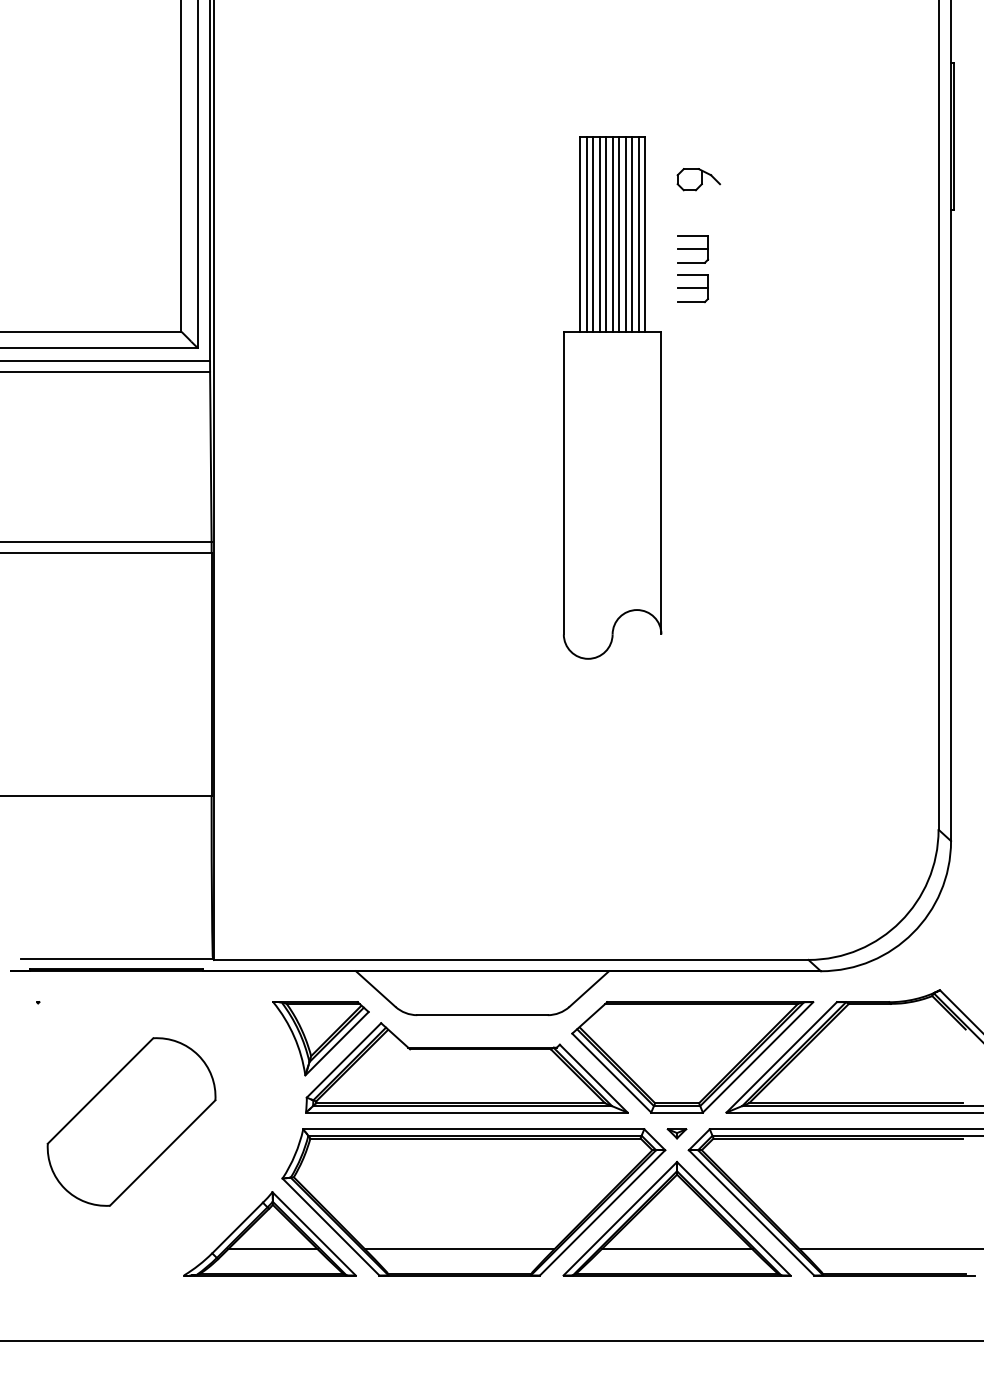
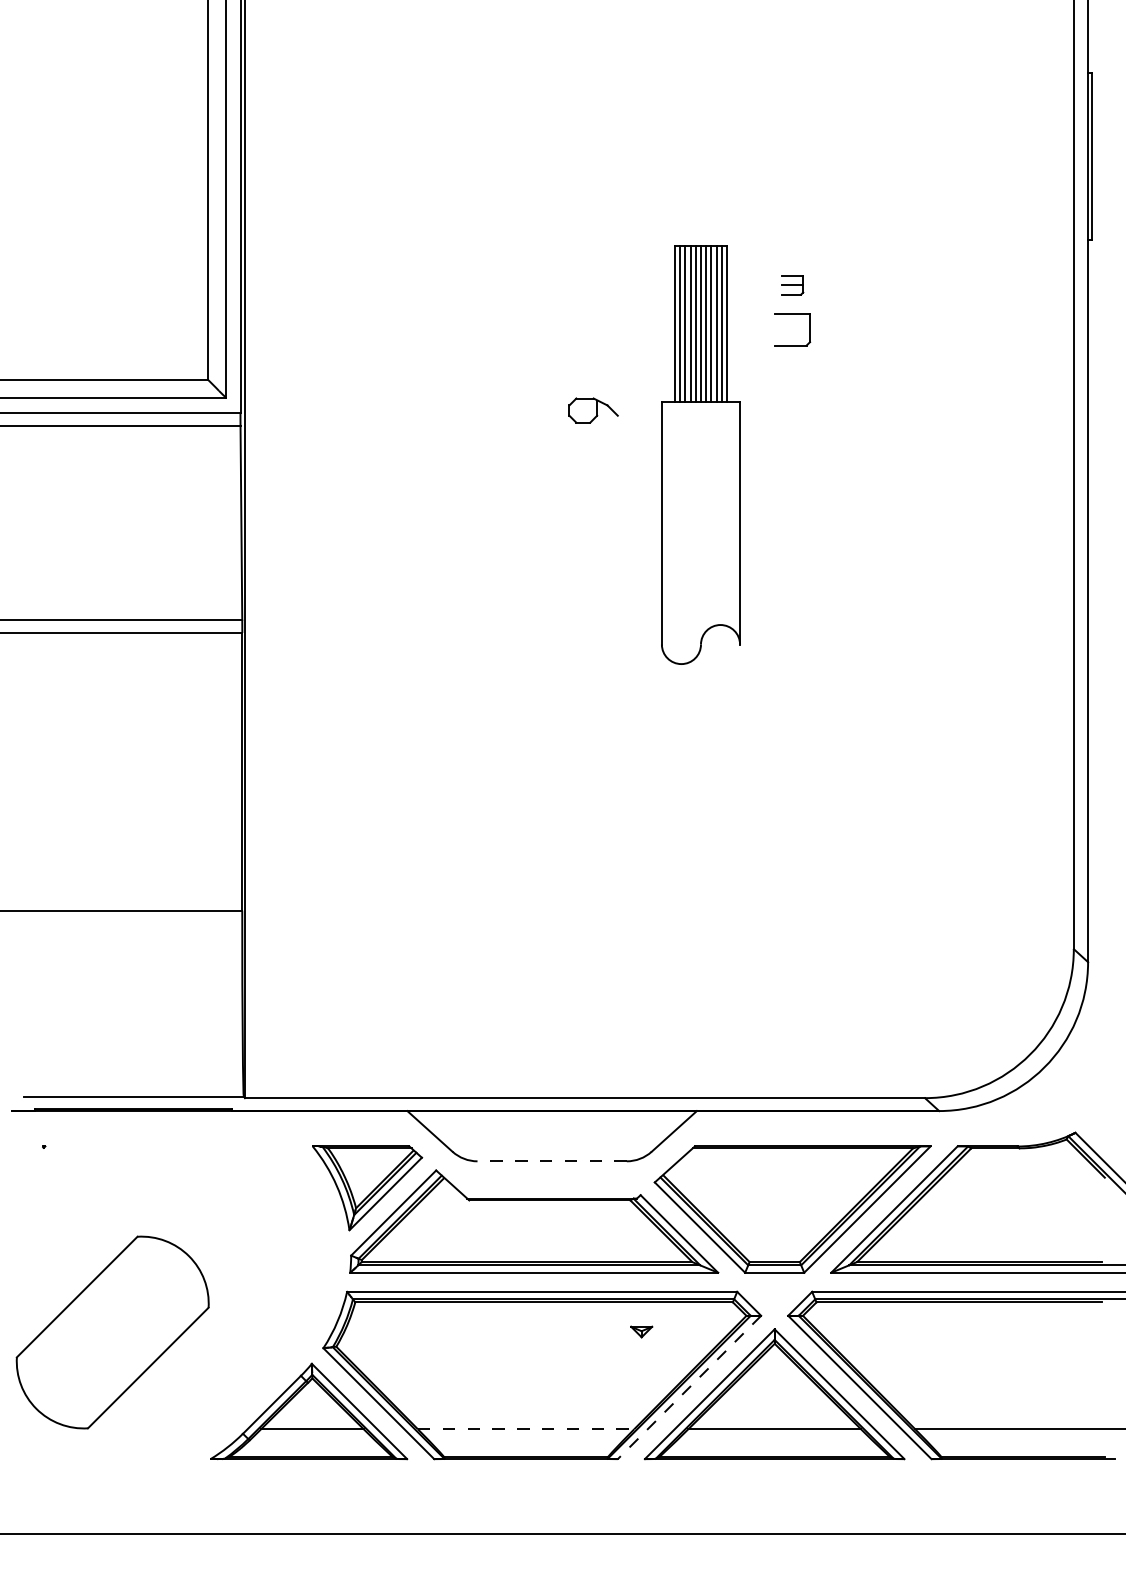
part: (698, 179) -> (593, 410), moved
part: (692, 249) -> (792, 285), size x0.6
line: (692, 287) -> (792, 329), removed
part: (612, 397) -> (700, 454), size x0.7
line: (482, 1015) -> (552, 1161), solid -> dashed
part: (131, 1121) -> (112, 1332), moved
part: (676, 1133) -> (641, 1331), moved
line: (602, 1212) -> (689, 1387), solid -> dashed
line: (460, 1249) -> (526, 1429), solid -> dashed

